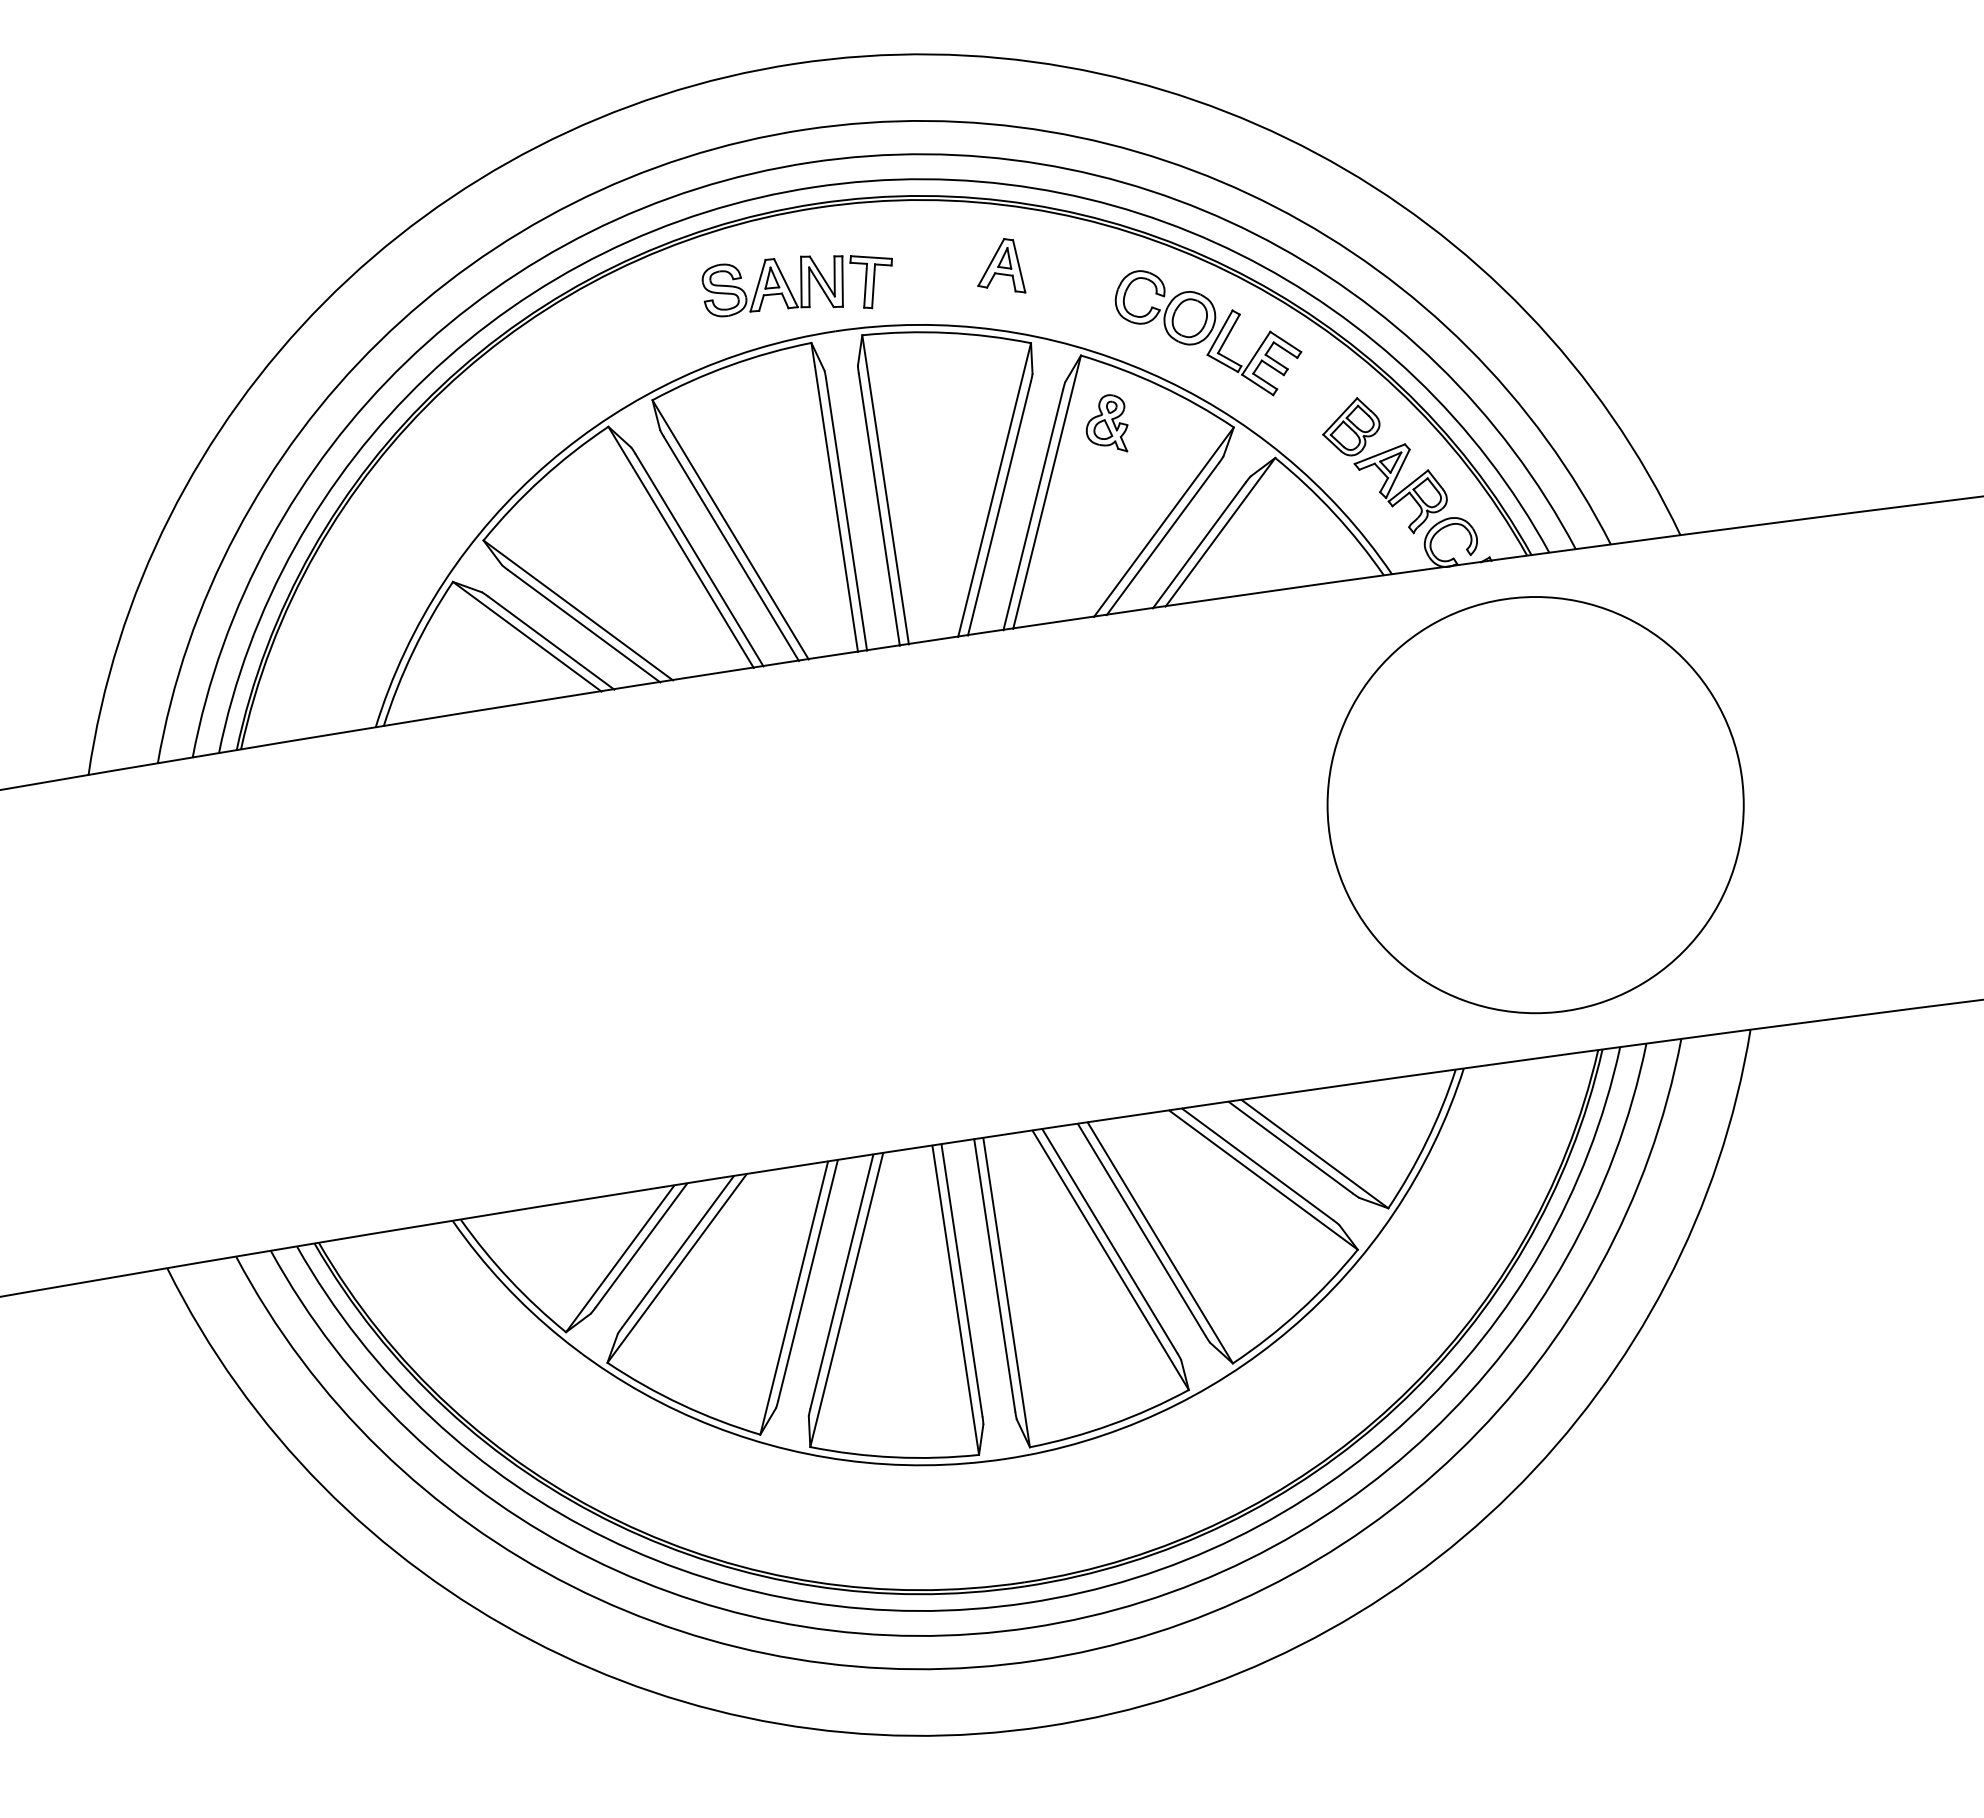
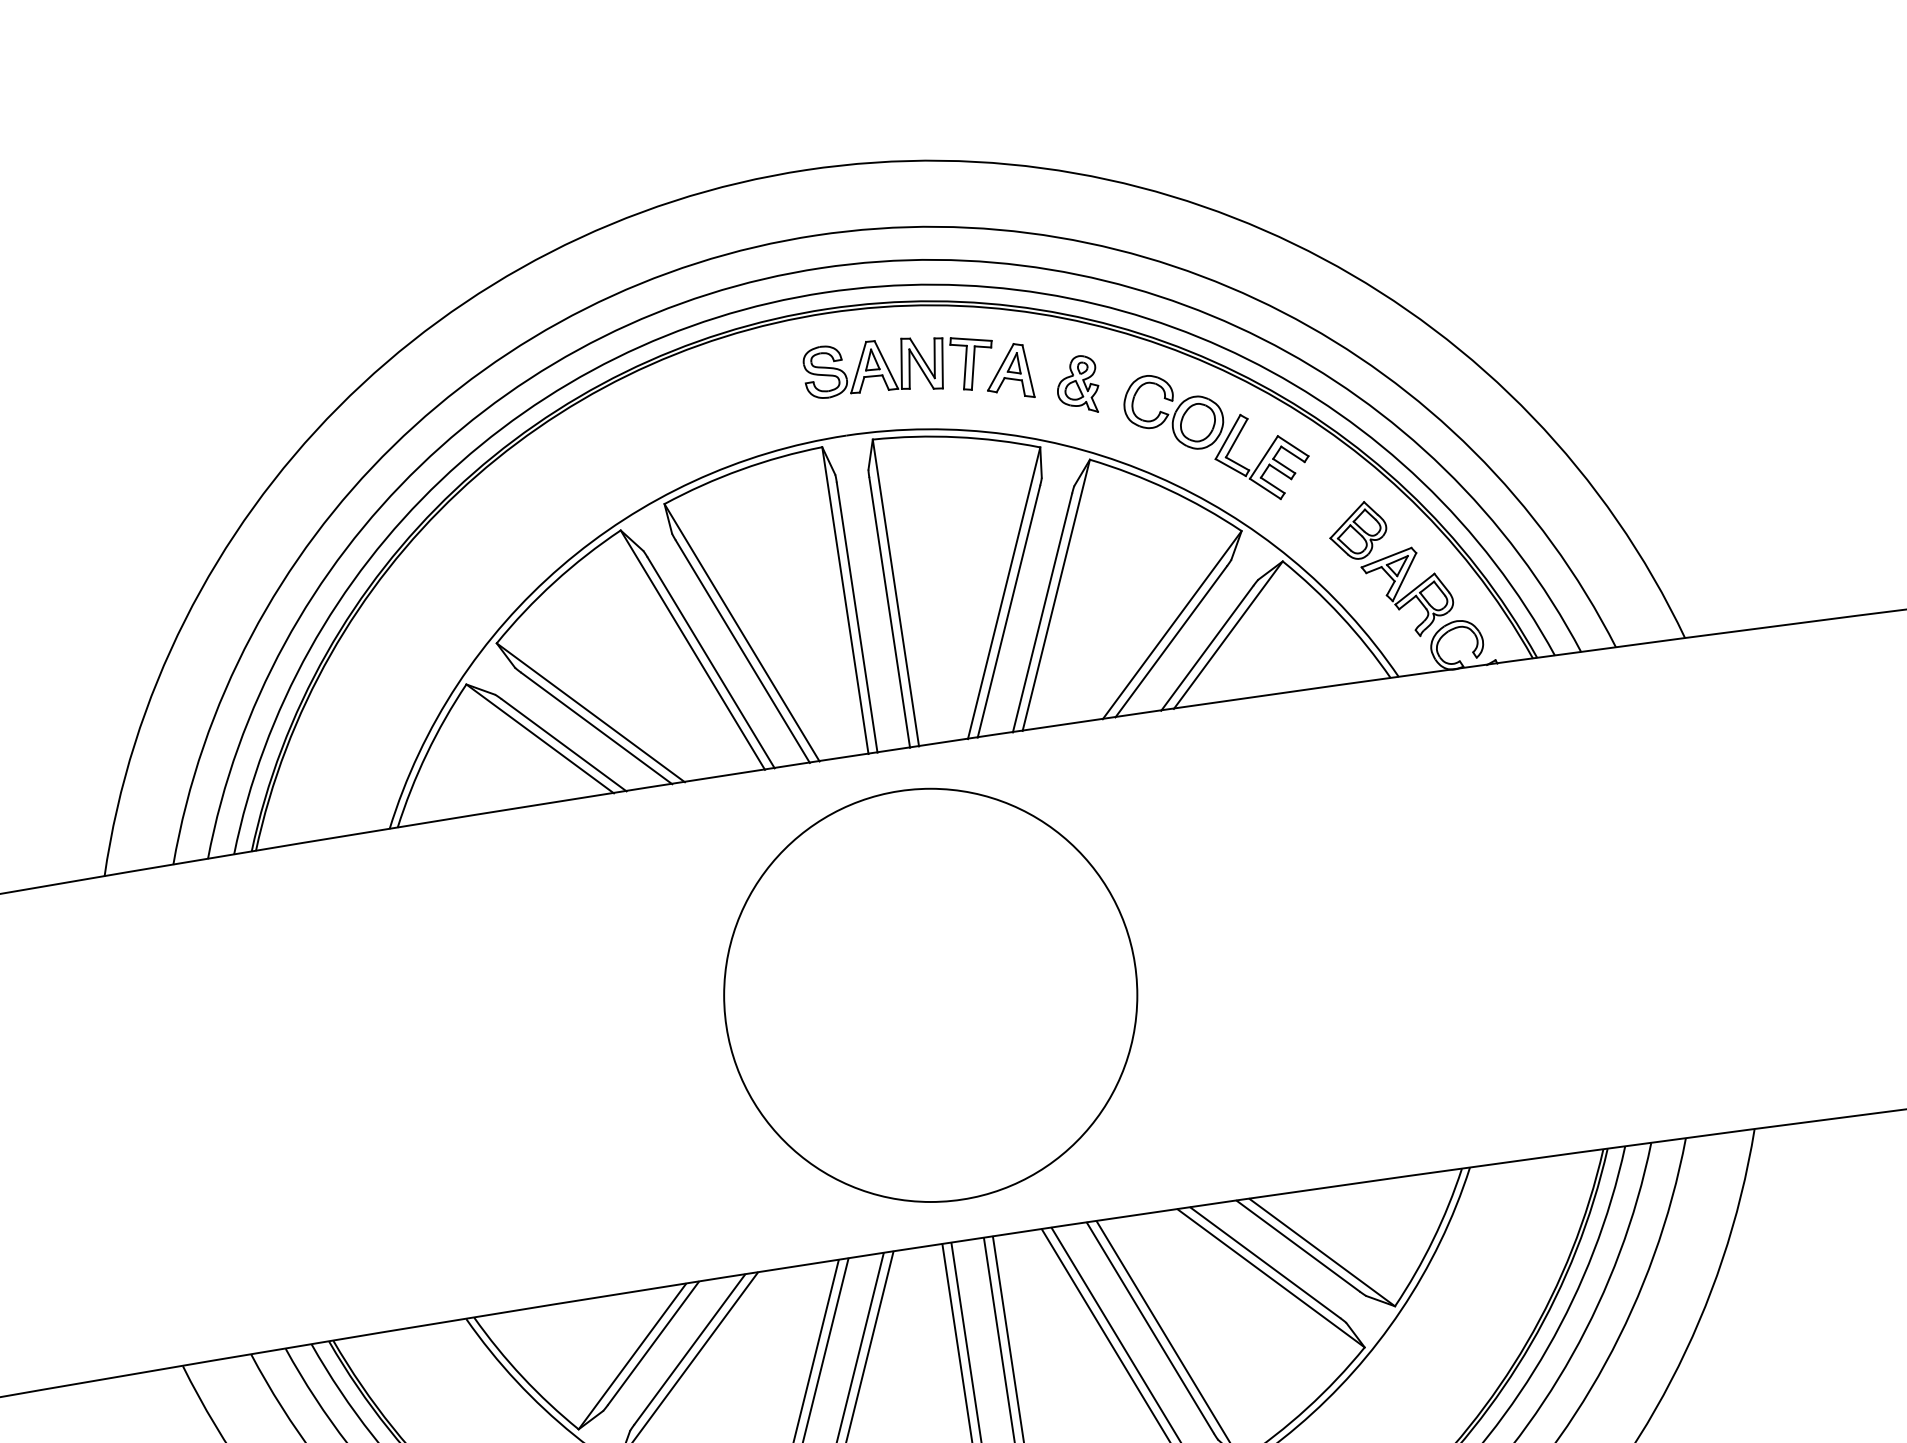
part: (796, 286) -> (896, 368), moved
part: (1106, 423) -> (1077, 384), moved
circle: (1535, 805) -> (930, 995), moved

